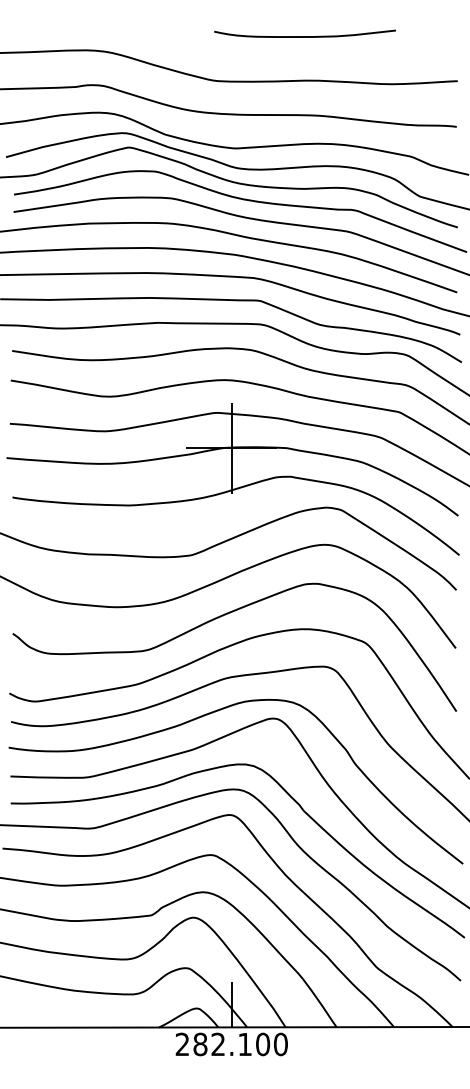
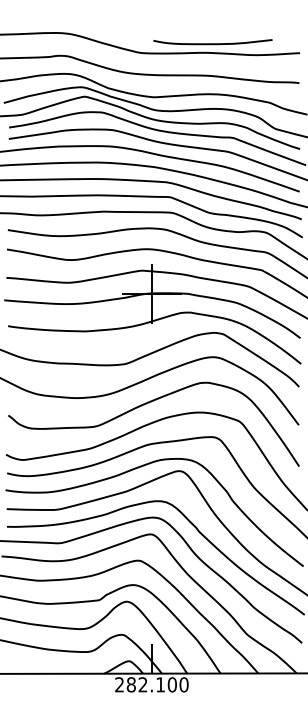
curve: (304, 35) -> (212, 43), moved

